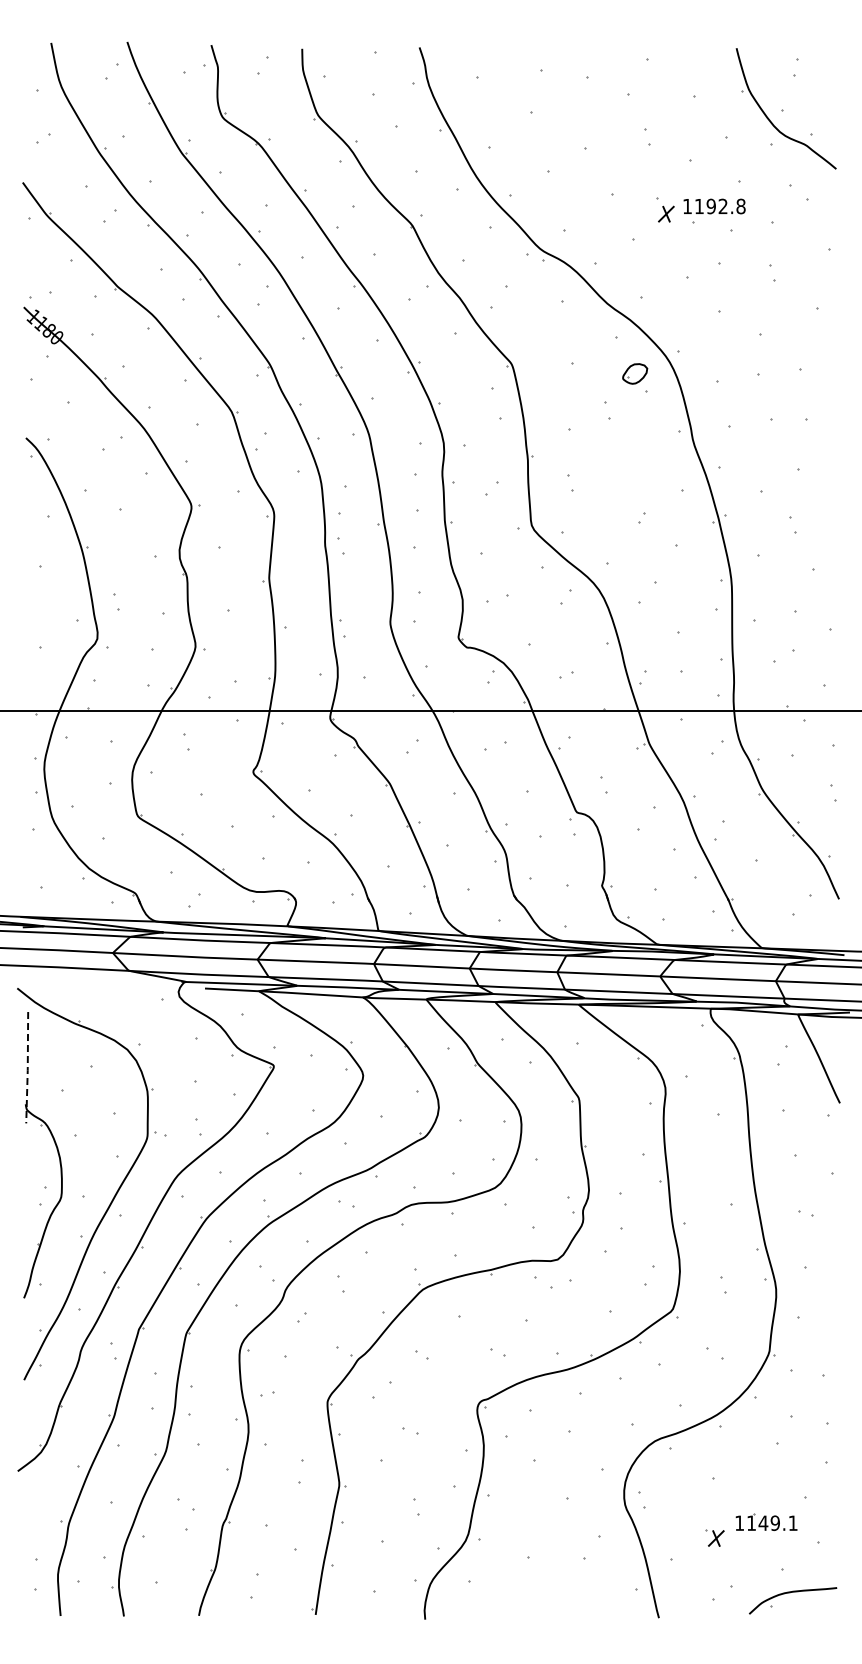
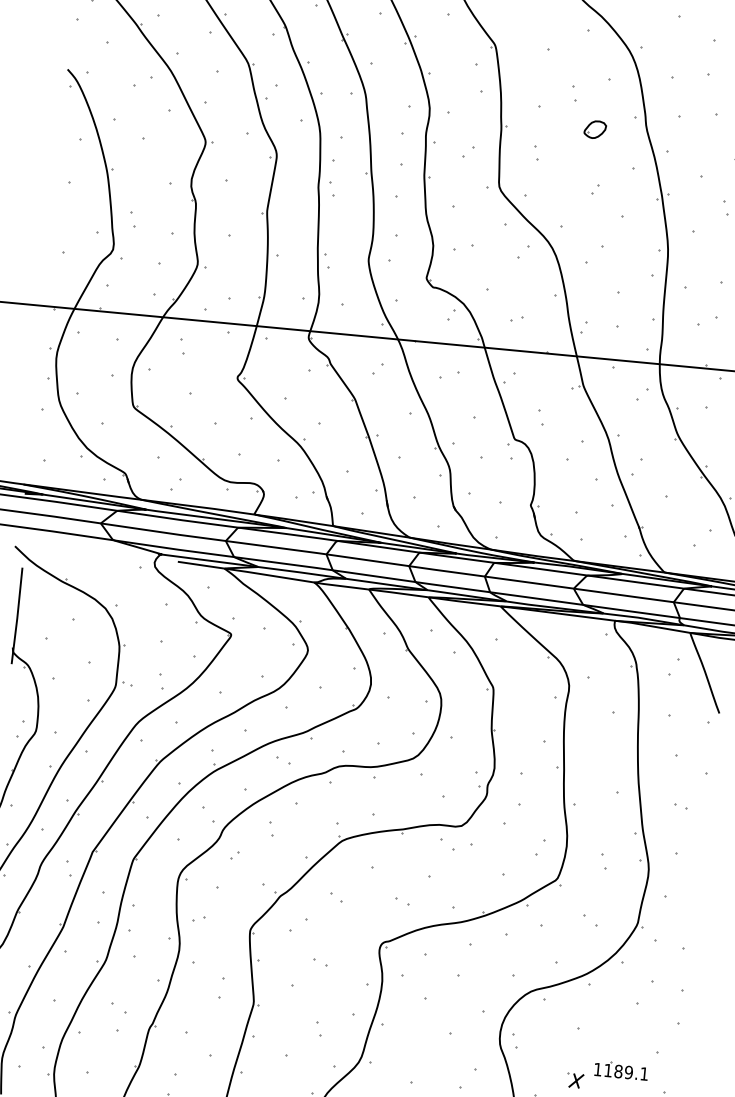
part: (635, 373) -> (595, 129), moved
line: (27, 1068) -> (17, 616), dashed -> solid
text: (763, 1523) -> (618, 1071), 1149.1 -> 1189.1

